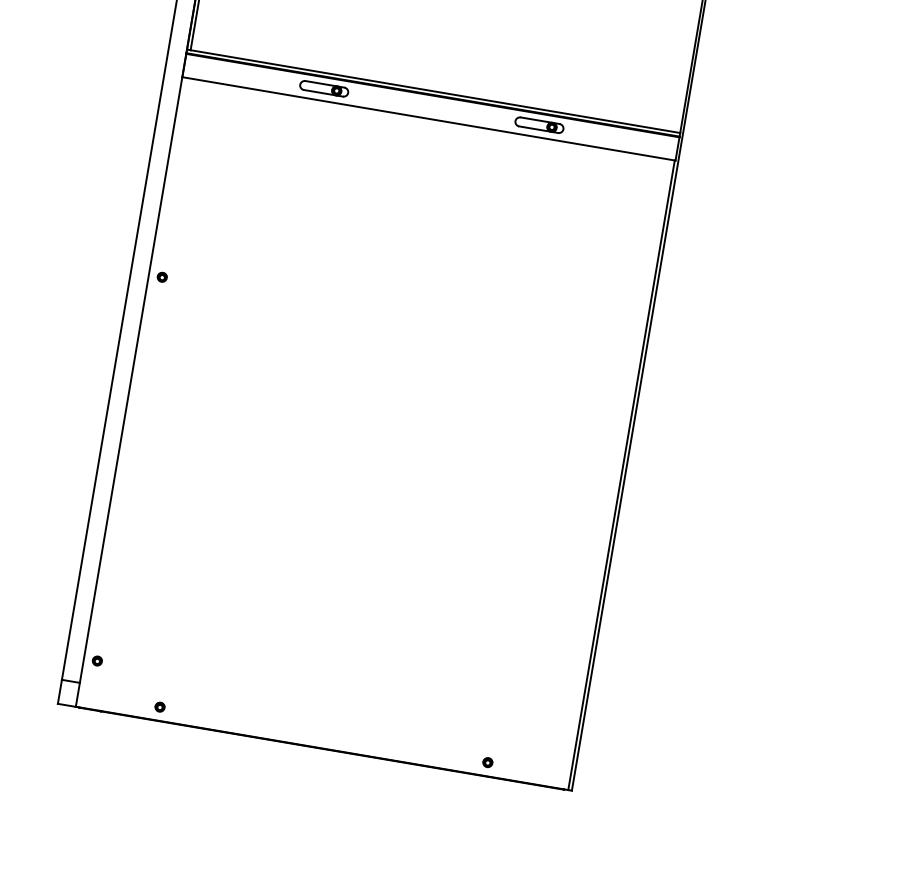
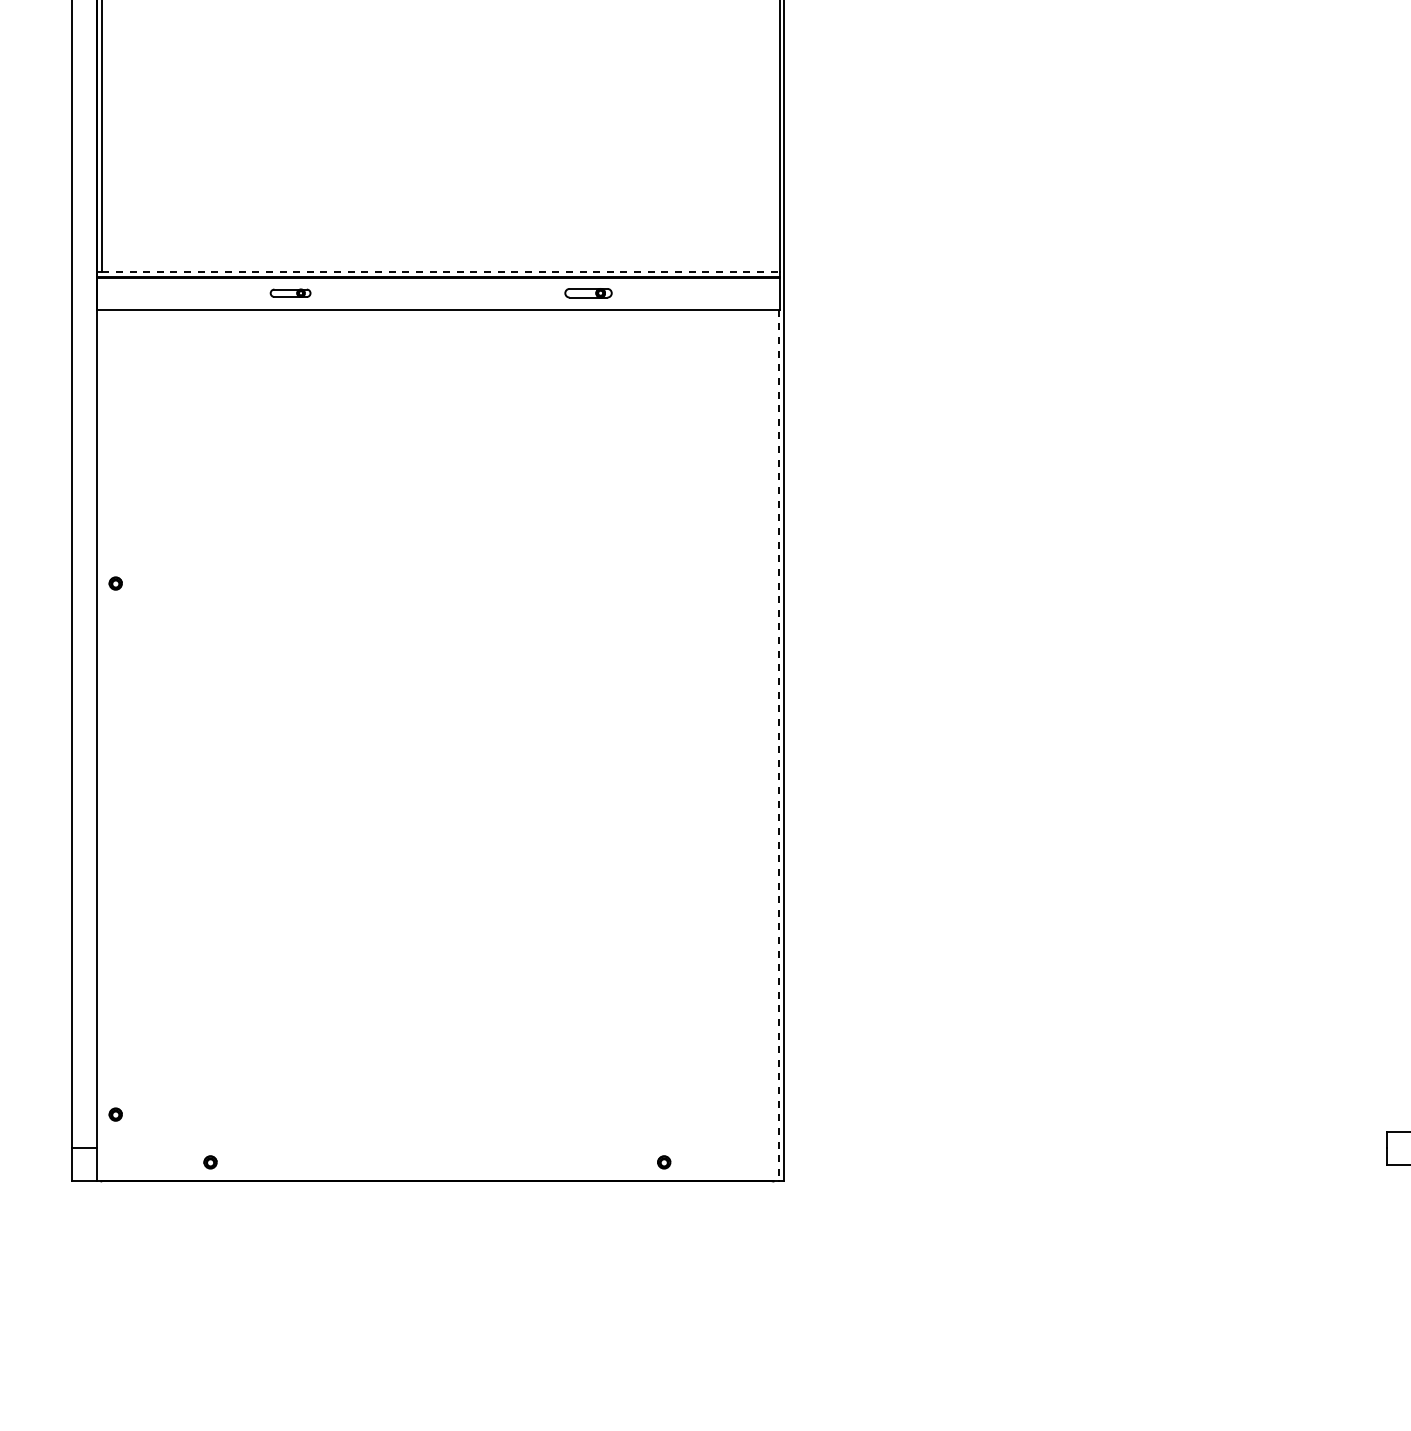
part: (324, 89) -> (290, 293), size x0.6
line: (435, 91) -> (440, 271), solid -> dashed
part: (539, 125) -> (588, 293), size x0.7
line: (621, 475) -> (778, 745), solid -> dashed

